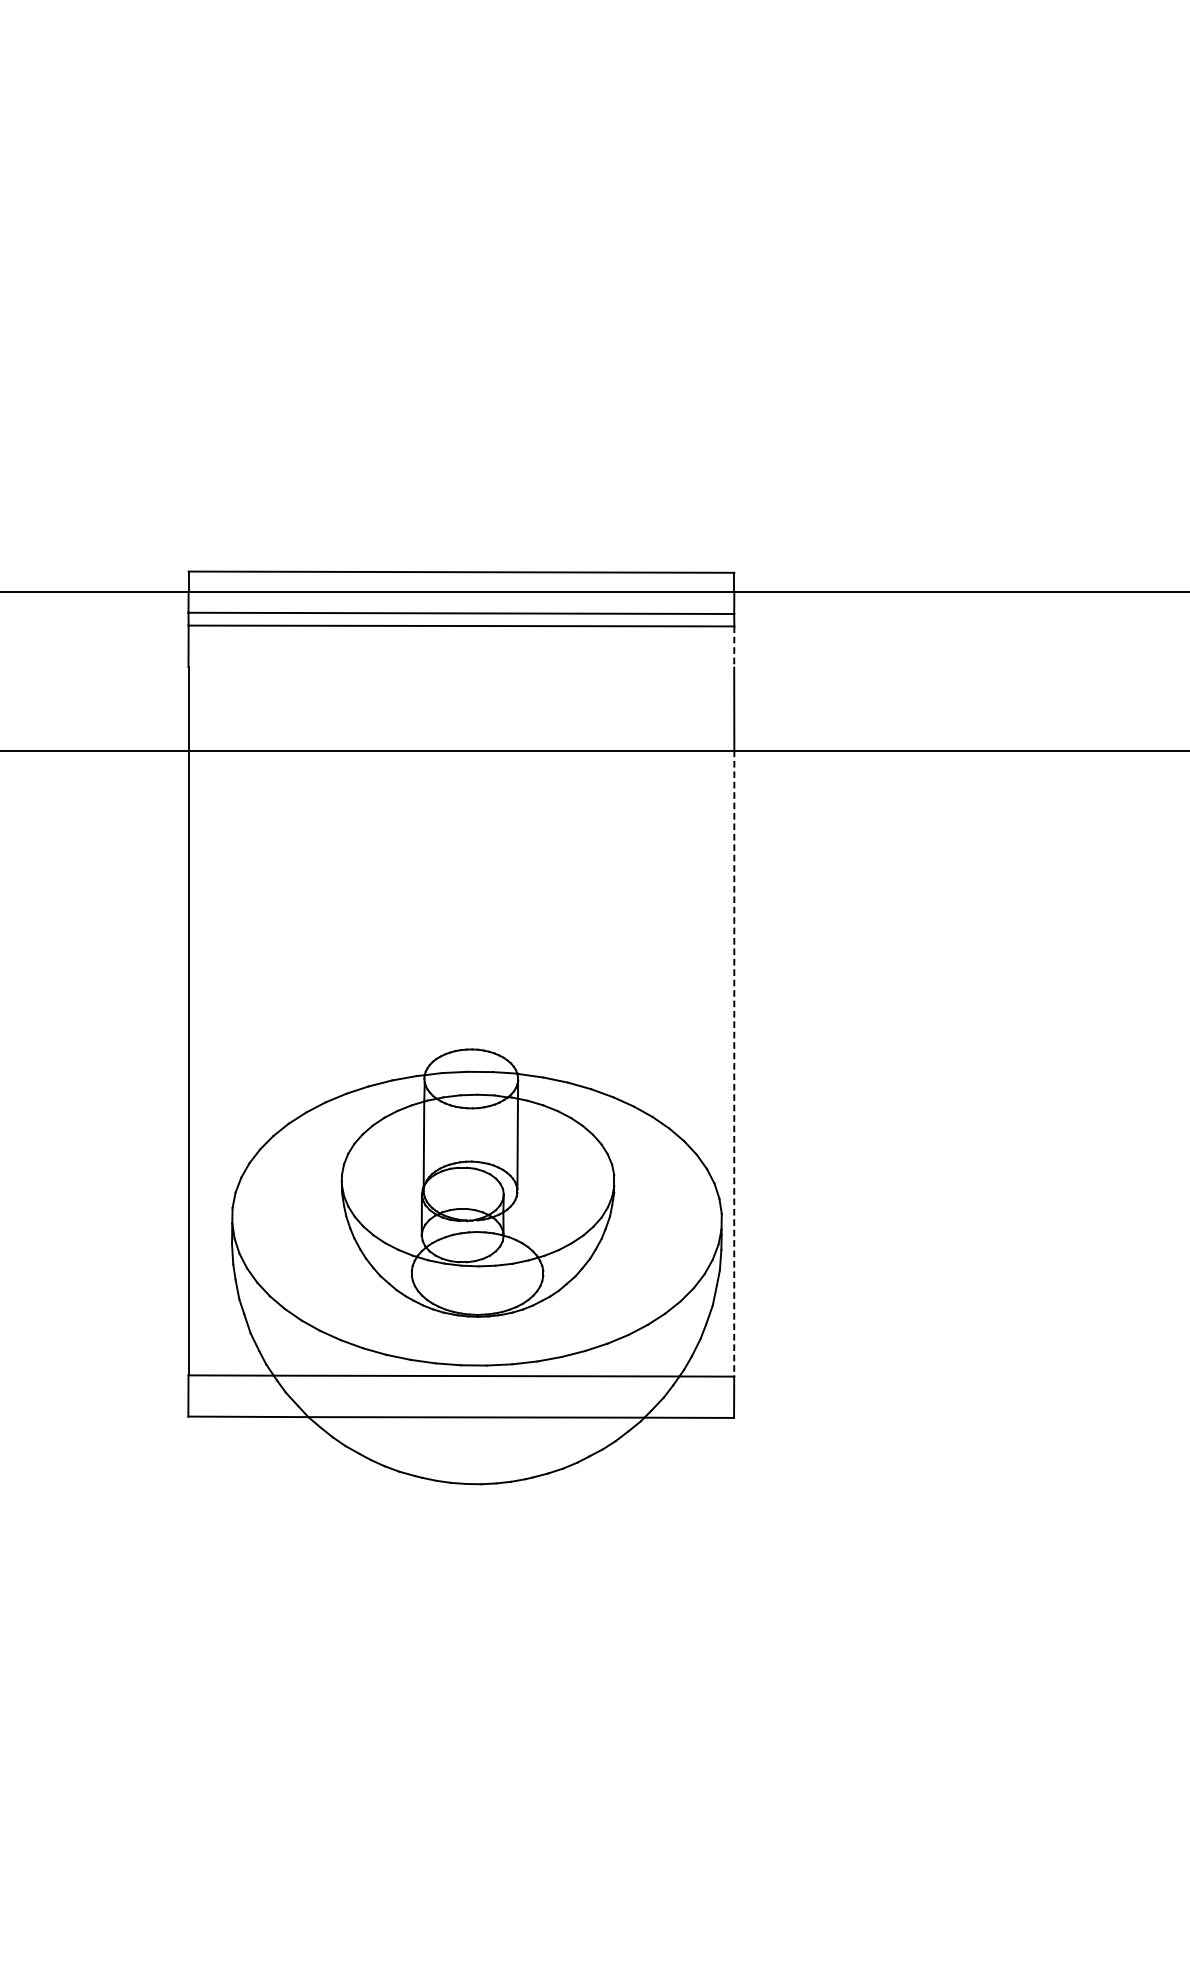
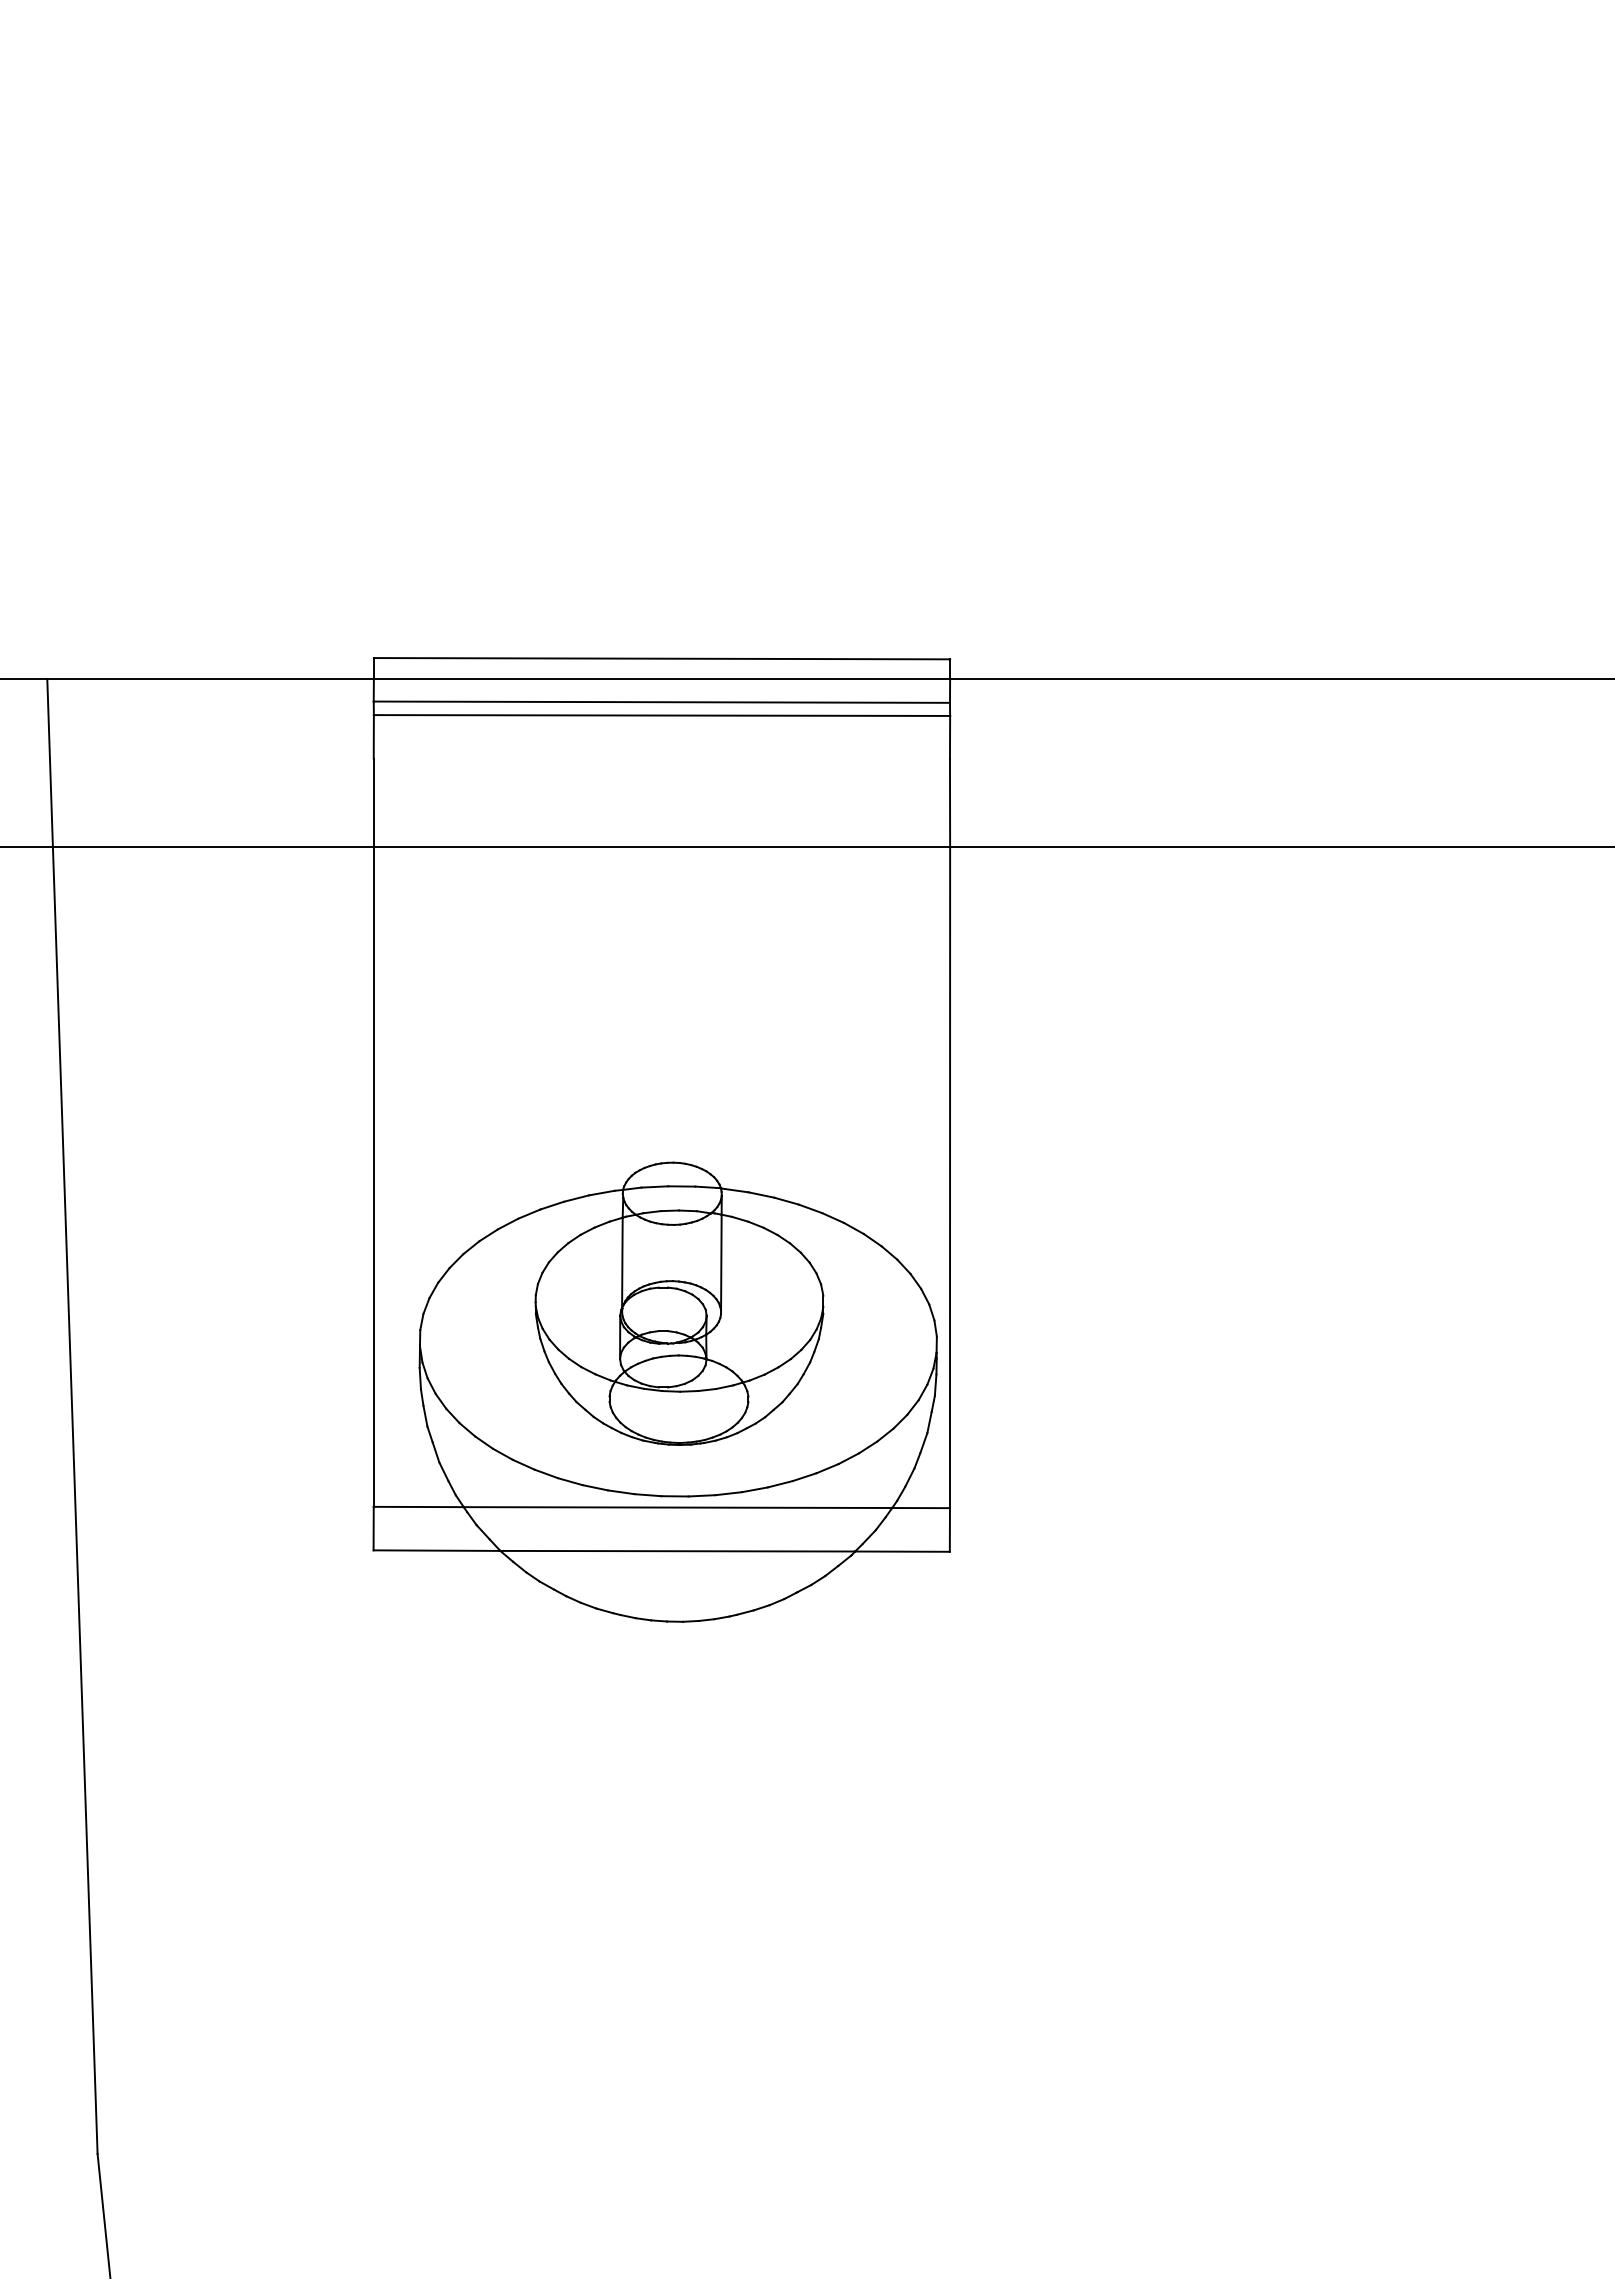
line: (734, 646) -> (950, 737), dashed -> solid
line: (734, 1063) -> (950, 1177), dashed -> solid

